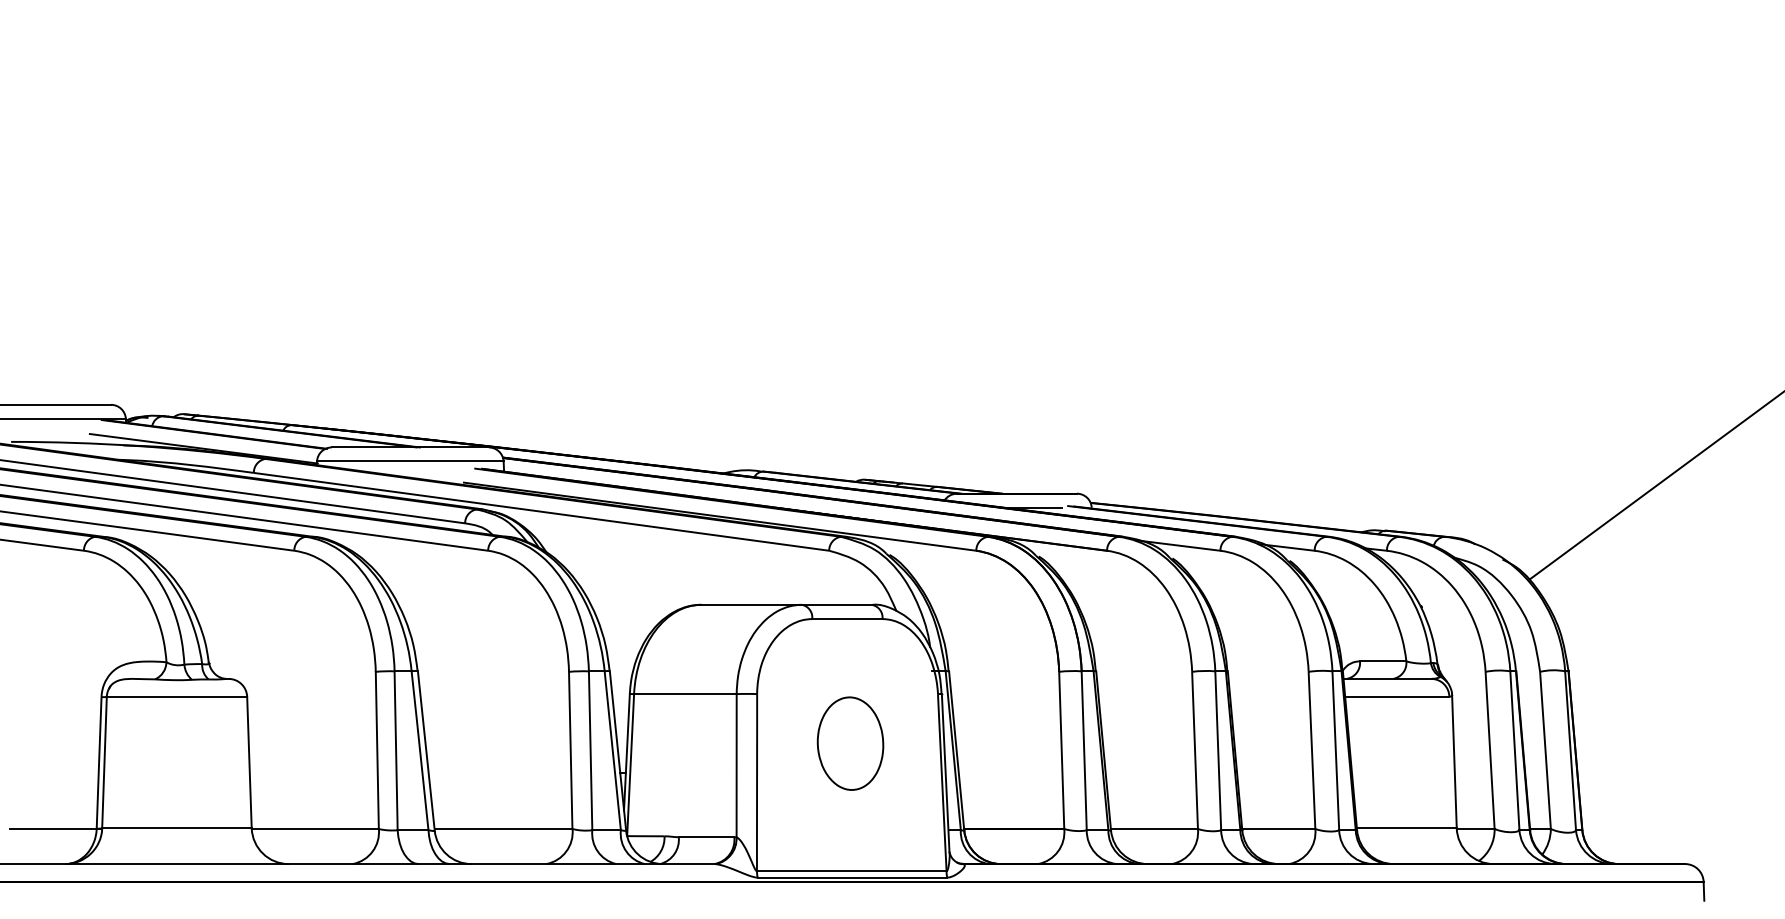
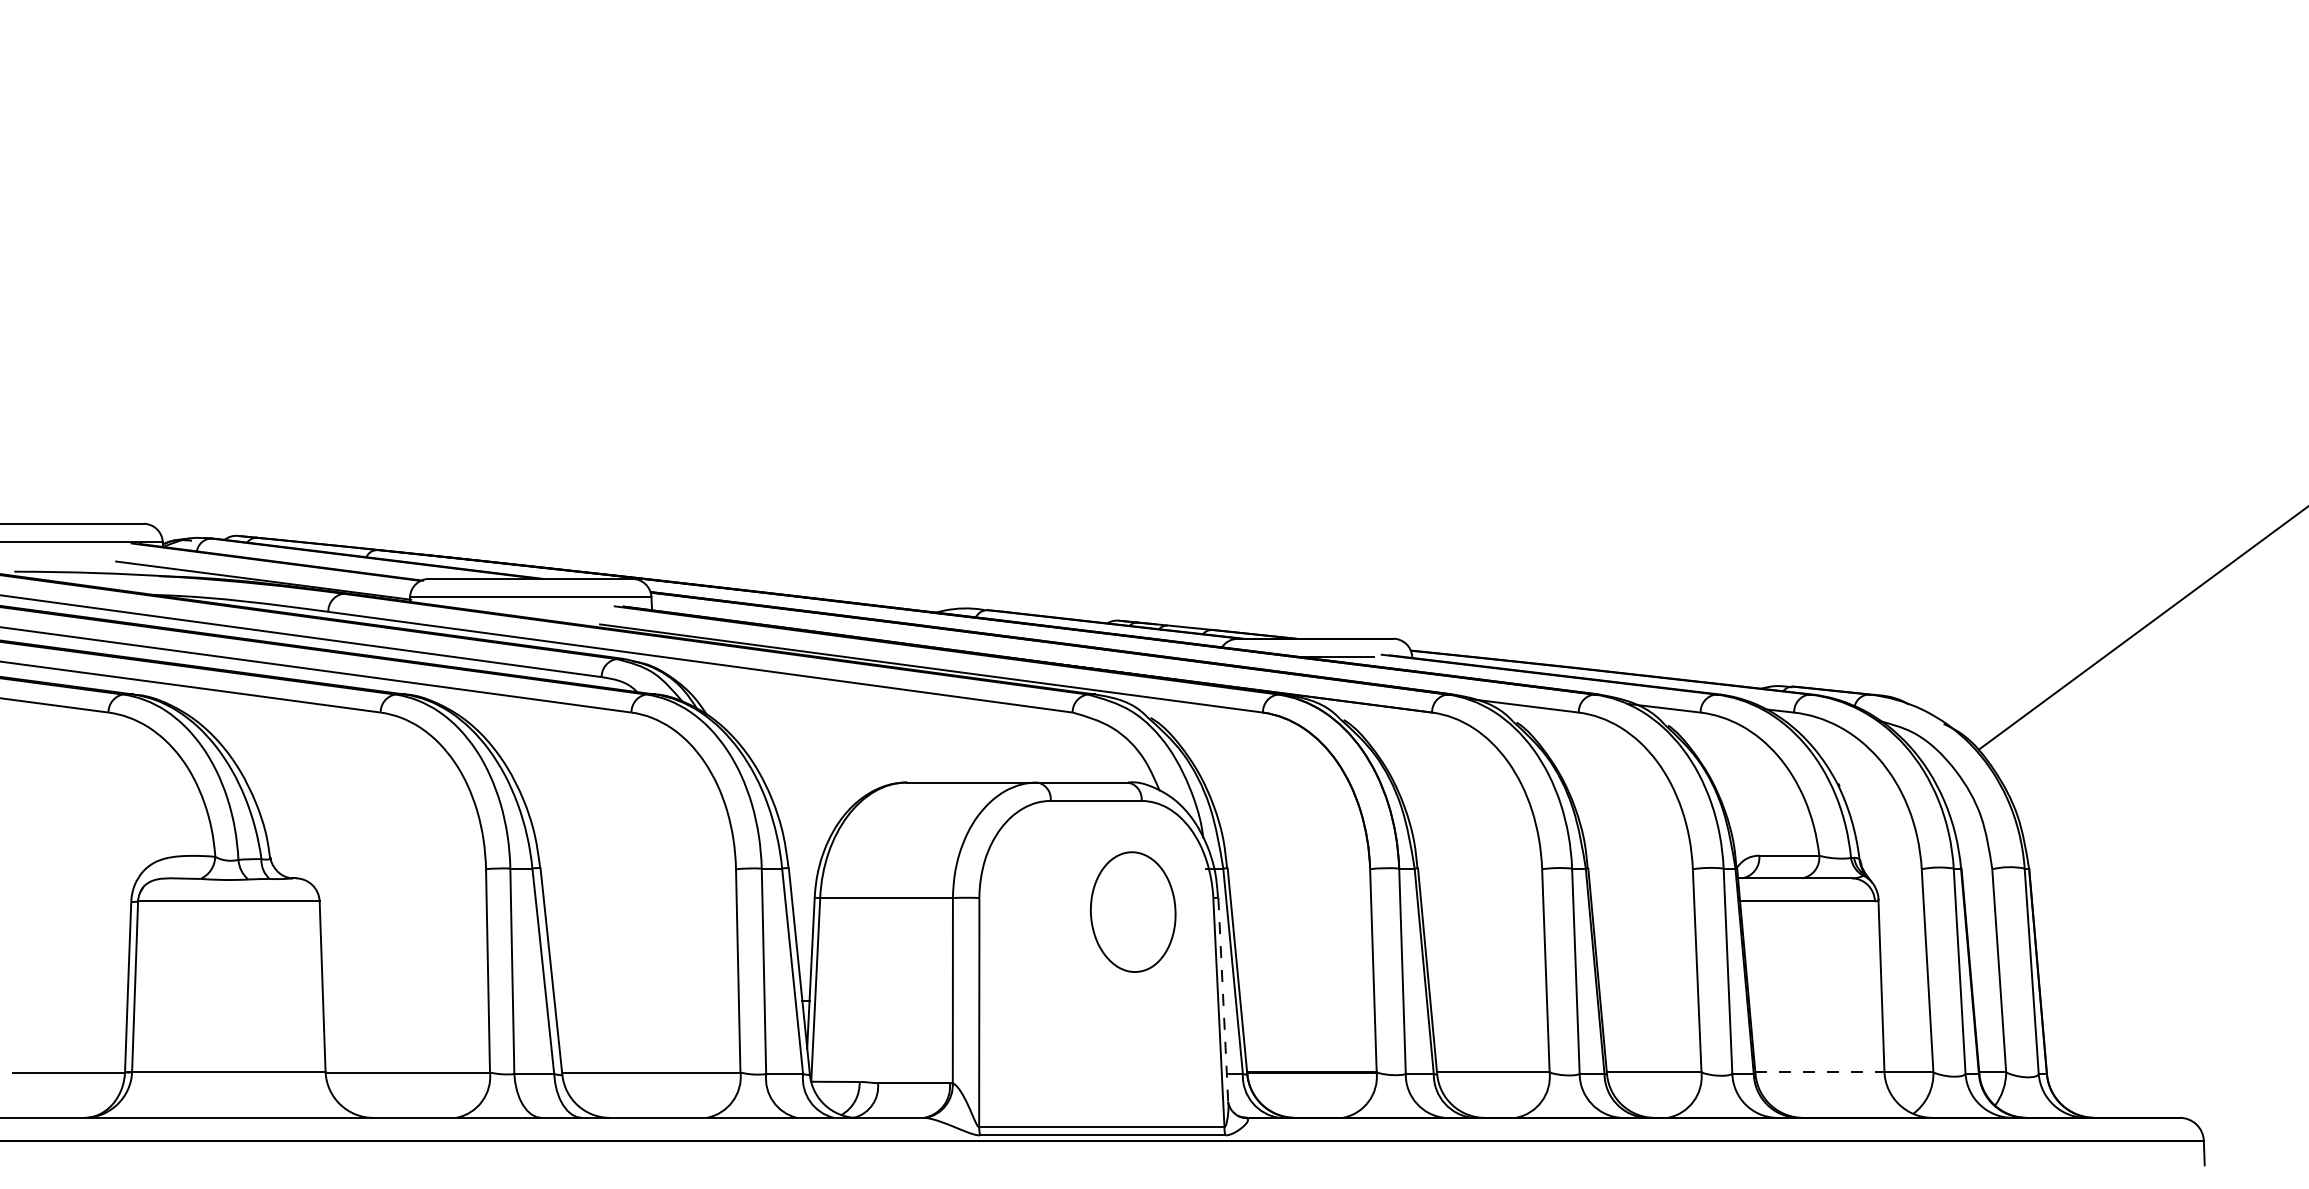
part: (849, 743) -> (1132, 911), moved
line: (945, 772) -> (1223, 999), solid -> dashed
line: (1406, 828) -> (1819, 1071), solid -> dashed

